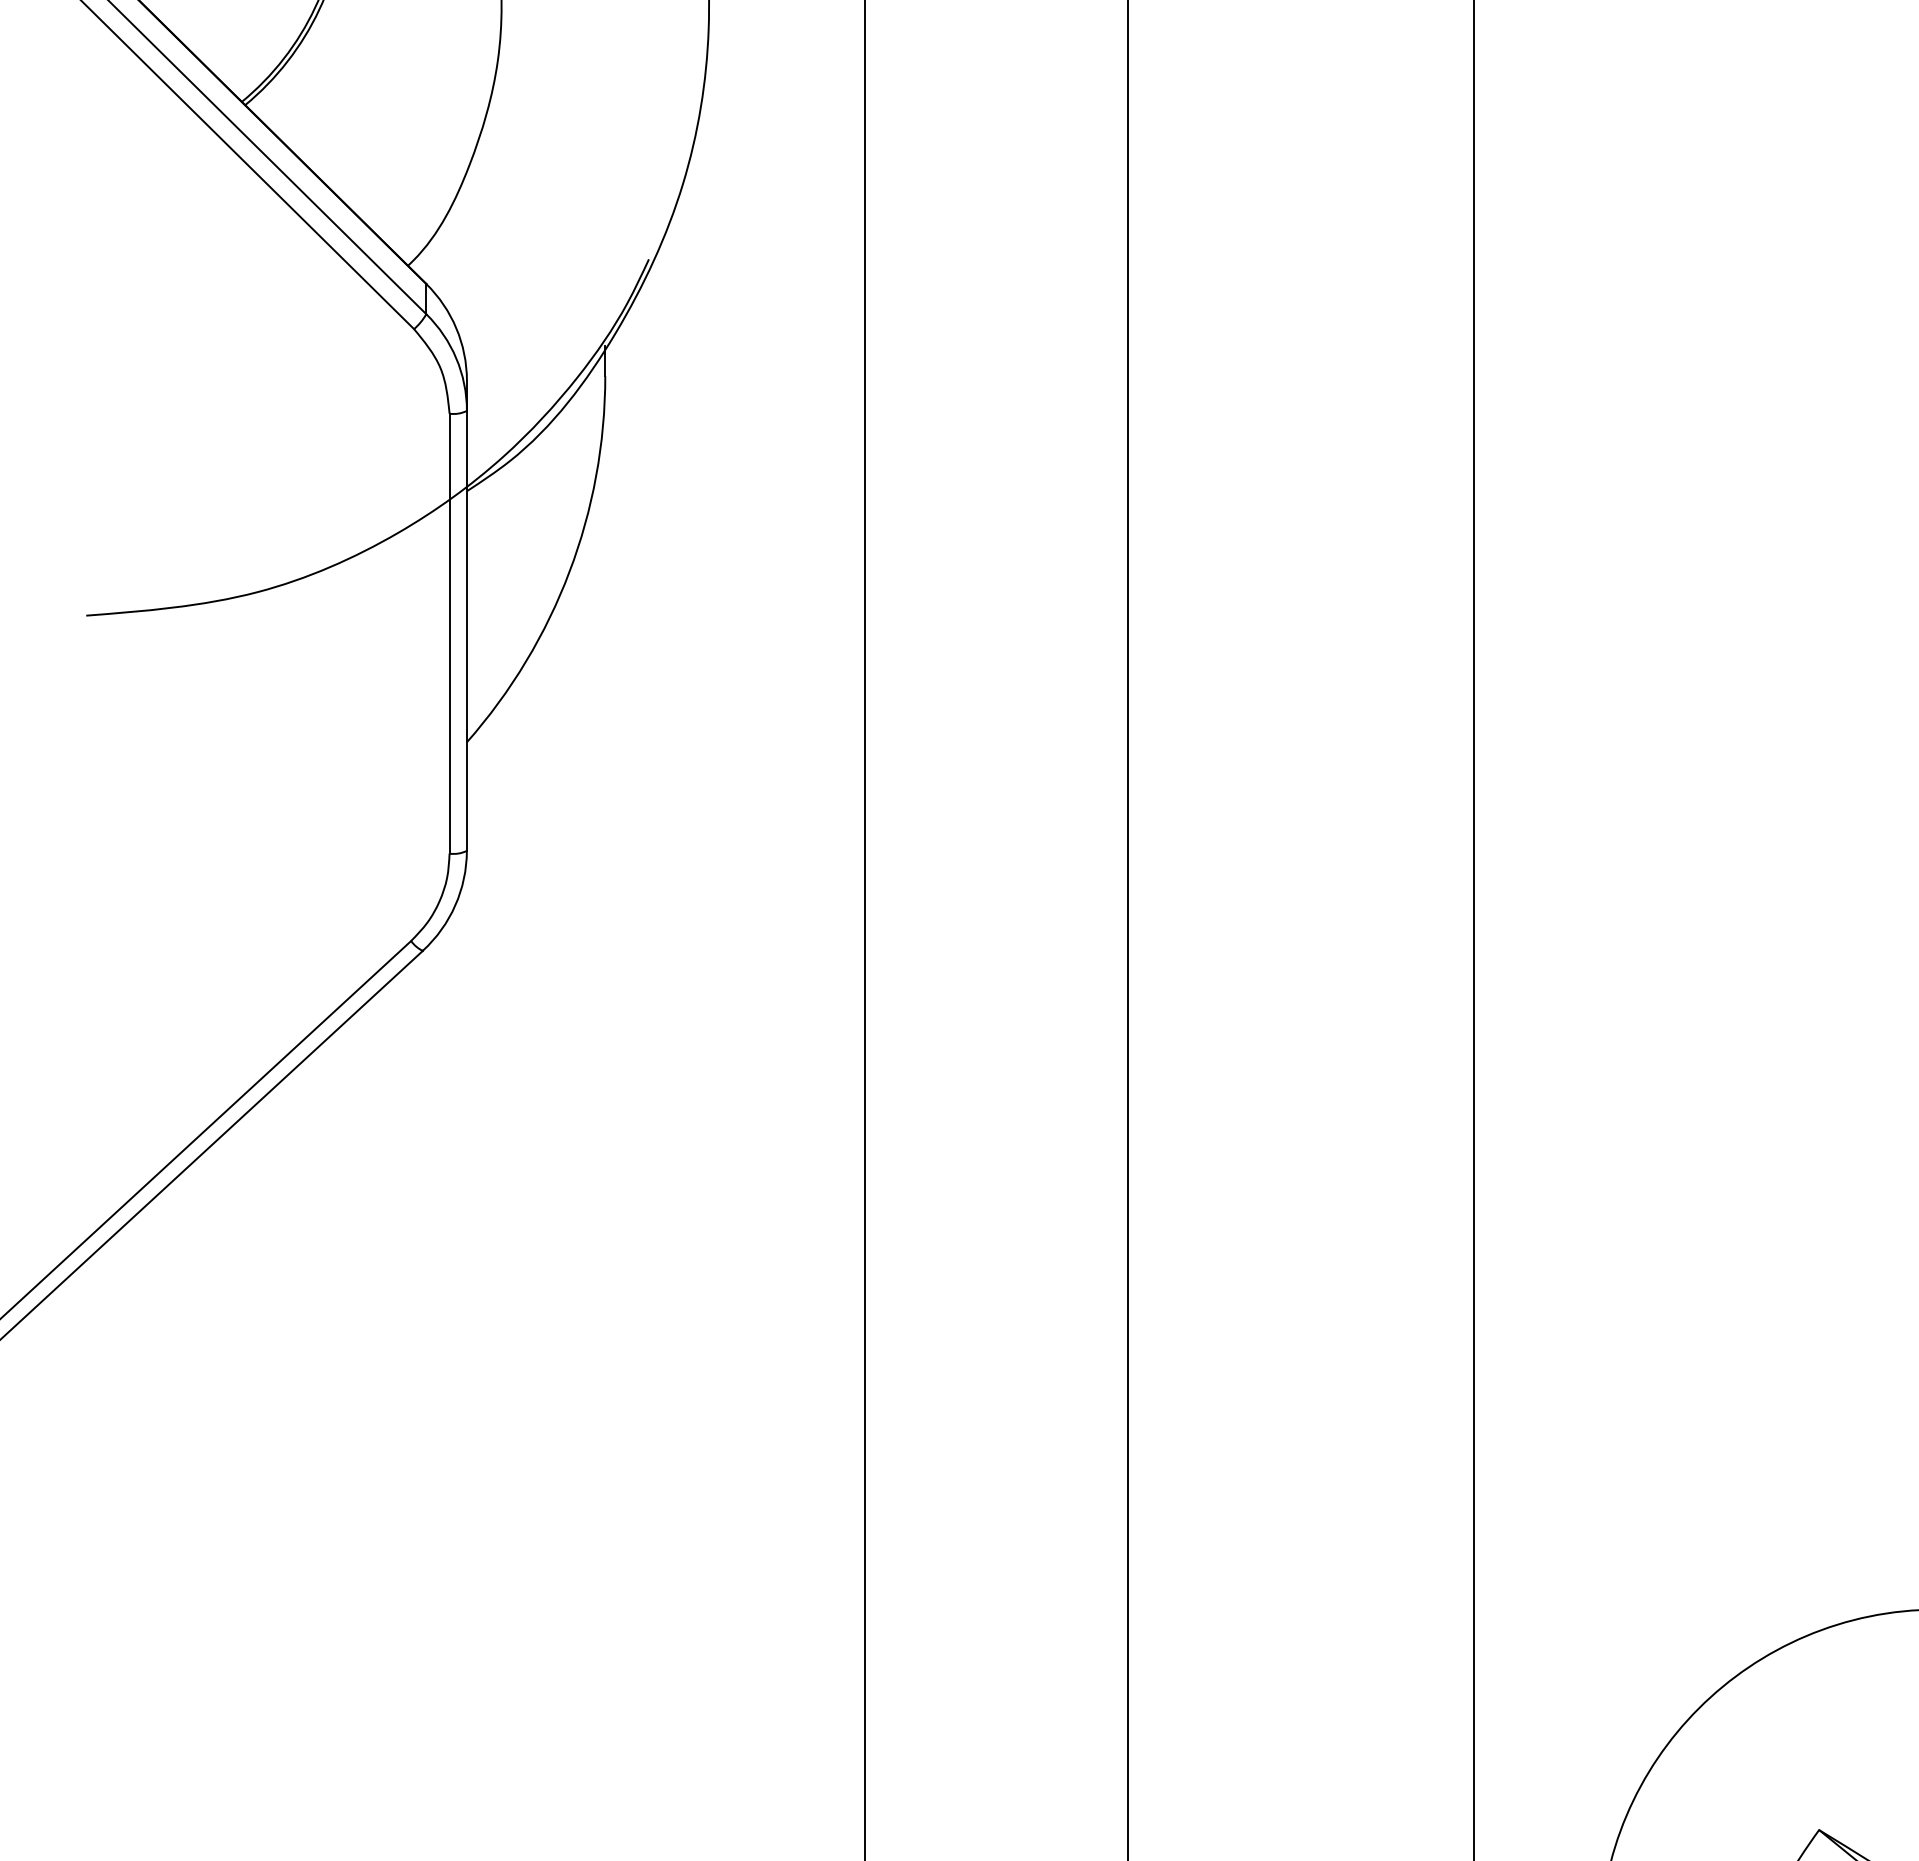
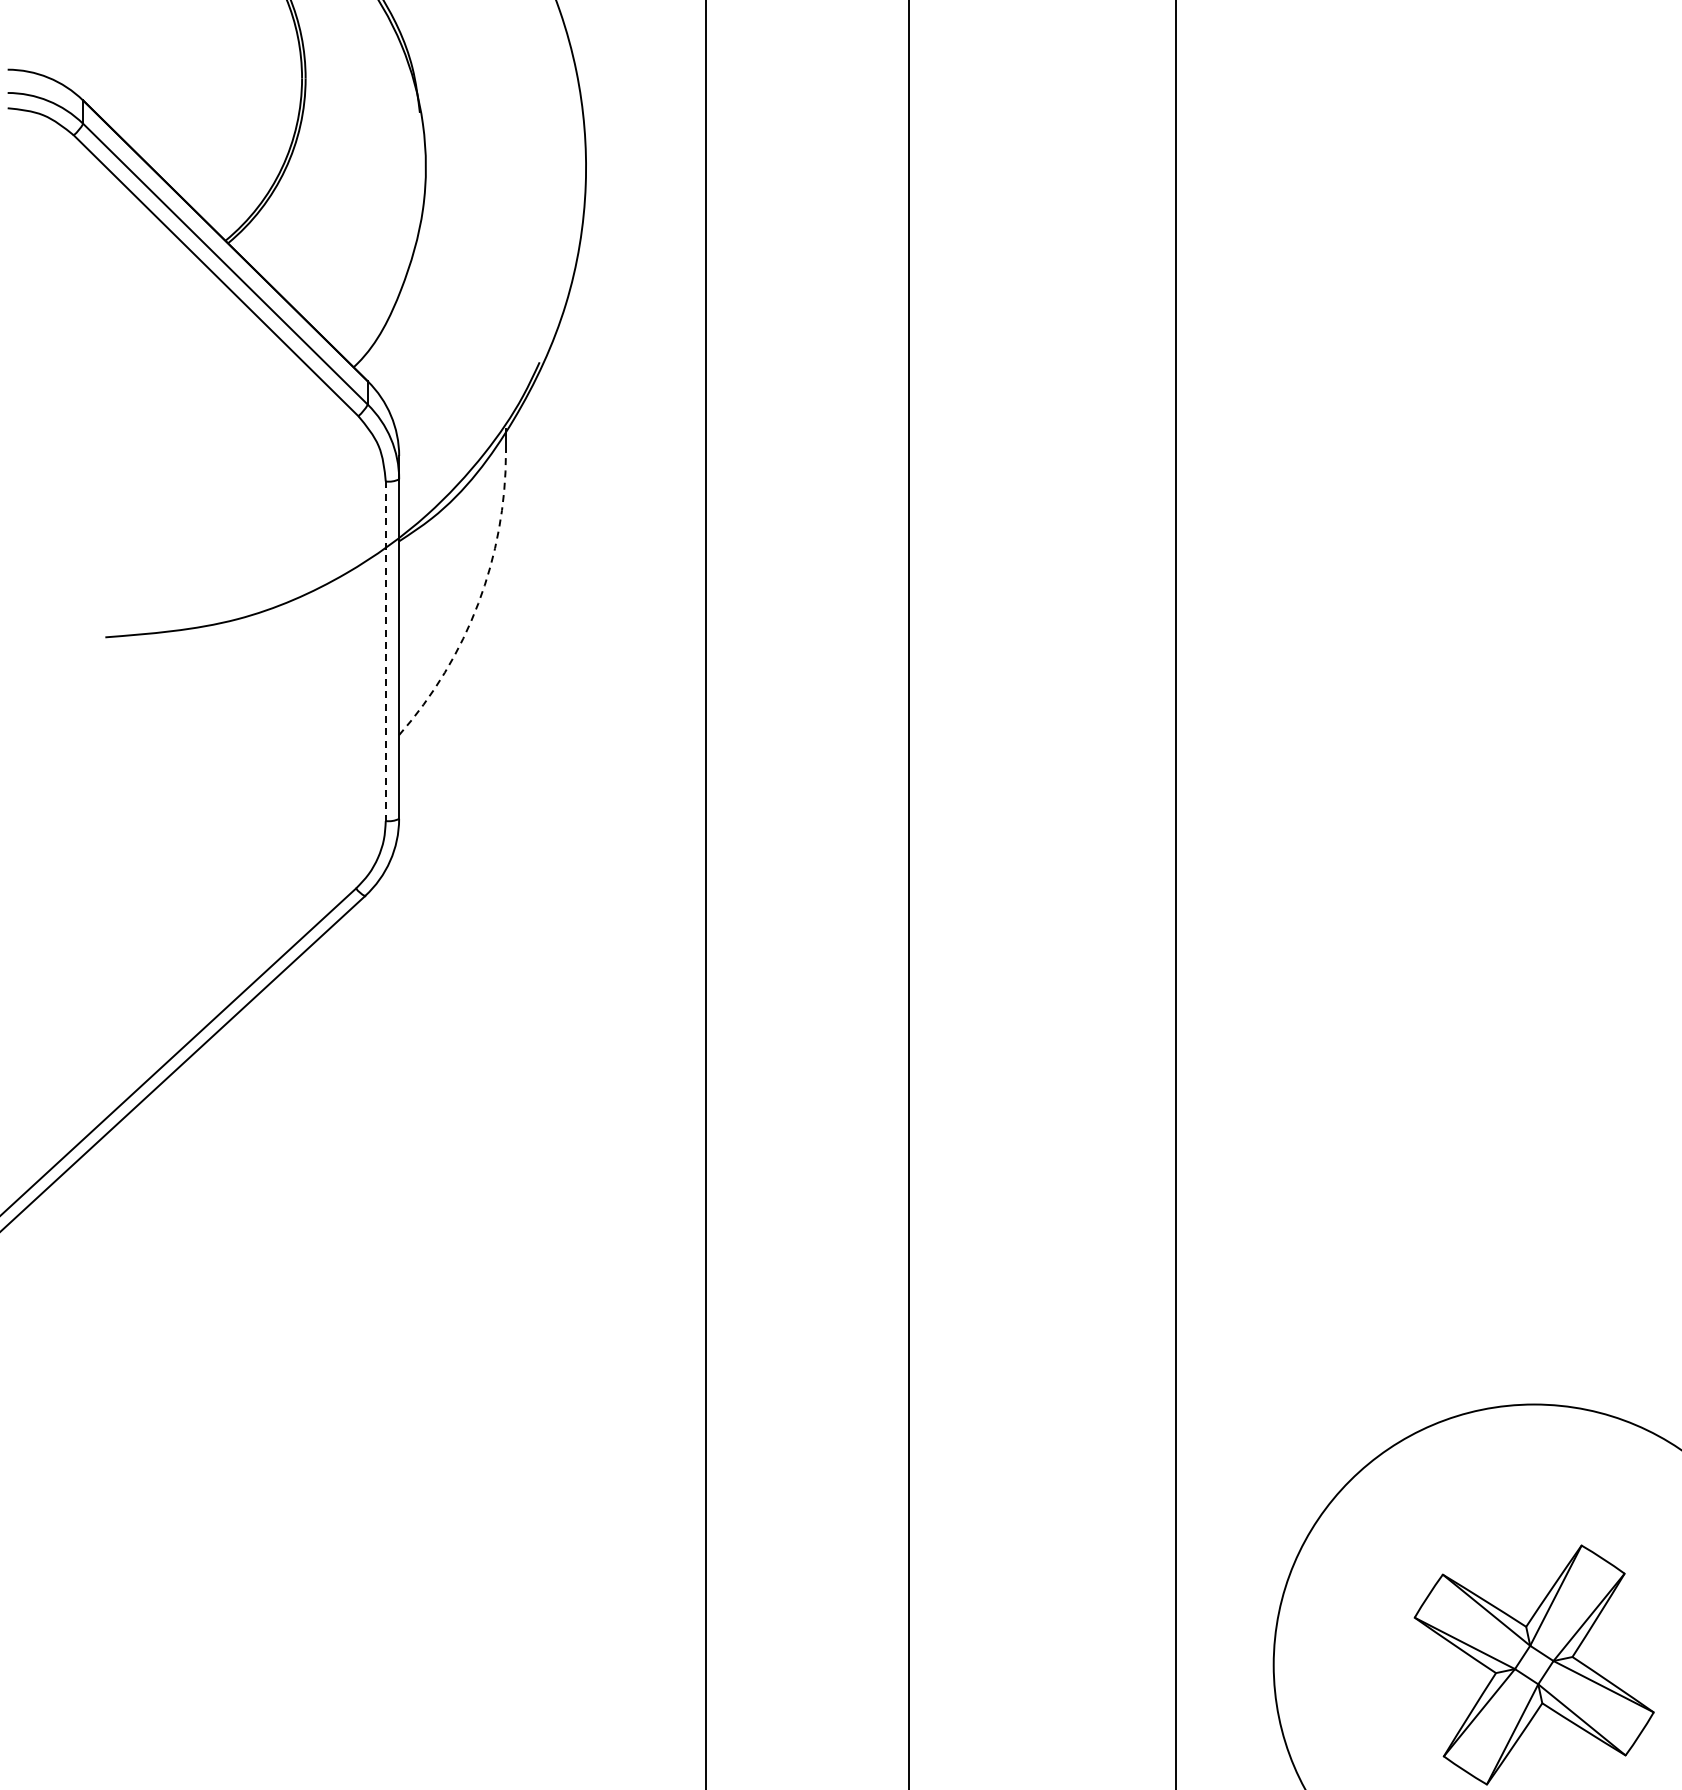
arc: (569, 571) -> (478, 603), solid -> dashed
line: (449, 634) -> (385, 651), solid -> dashed

